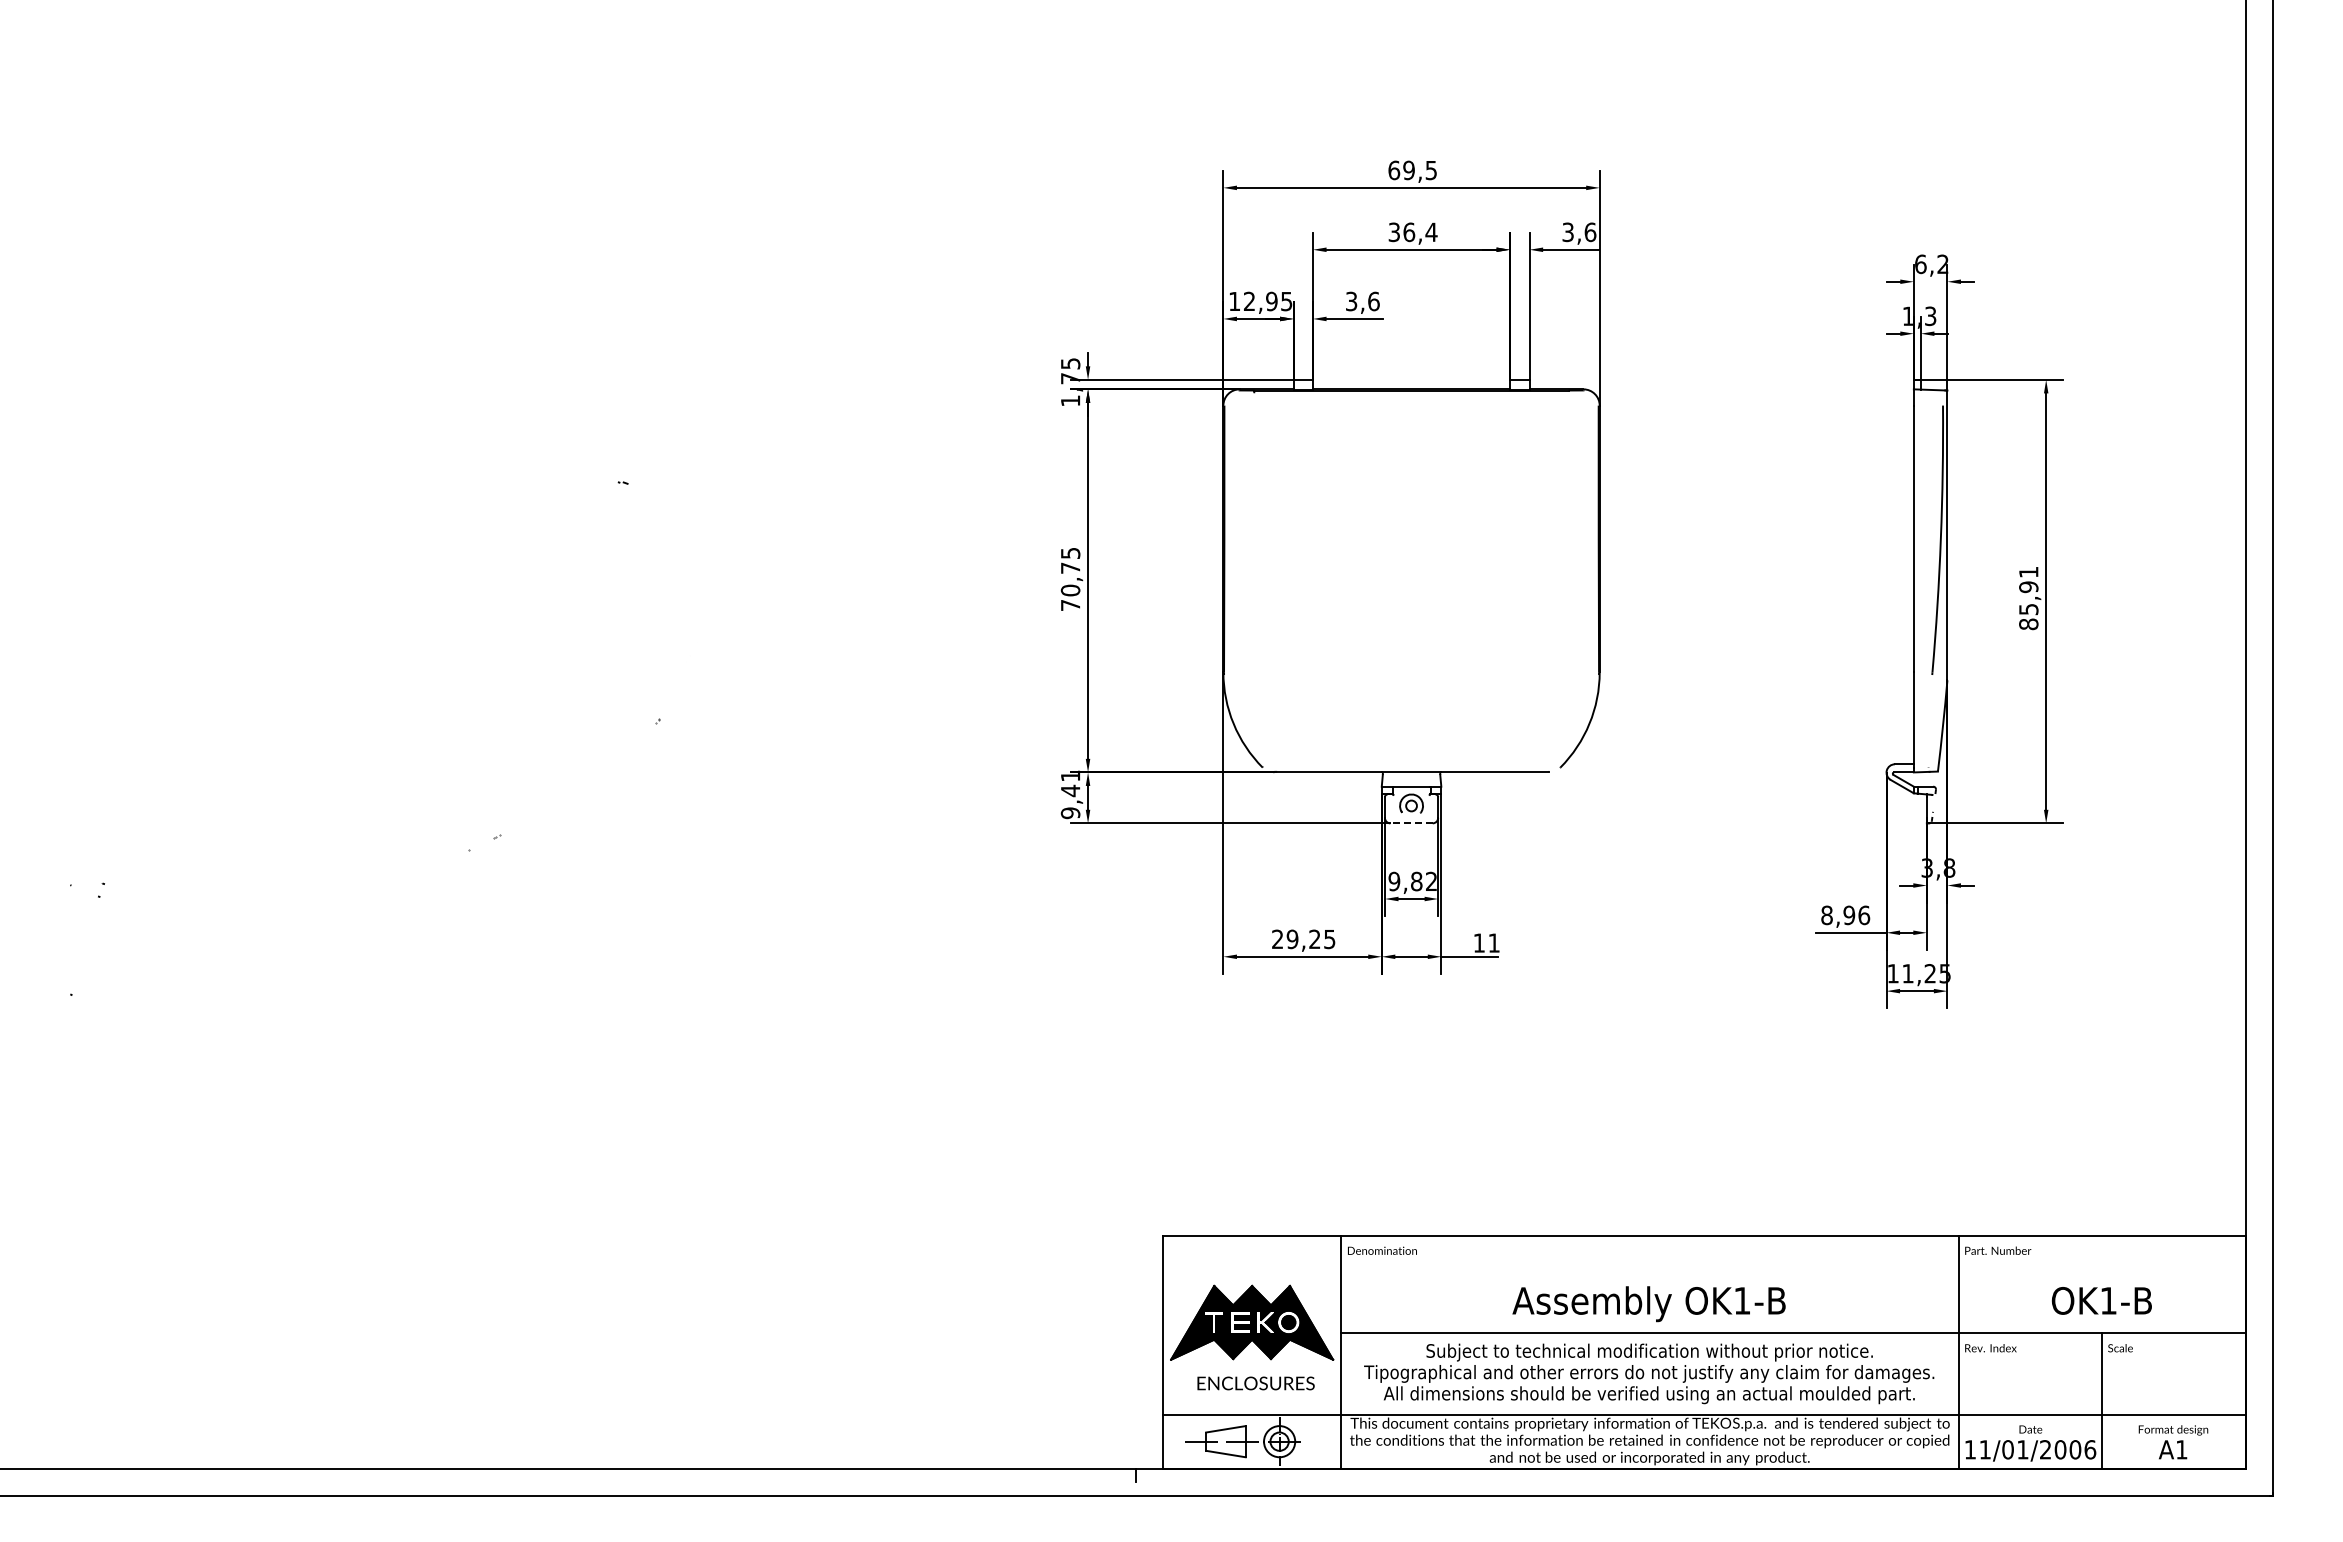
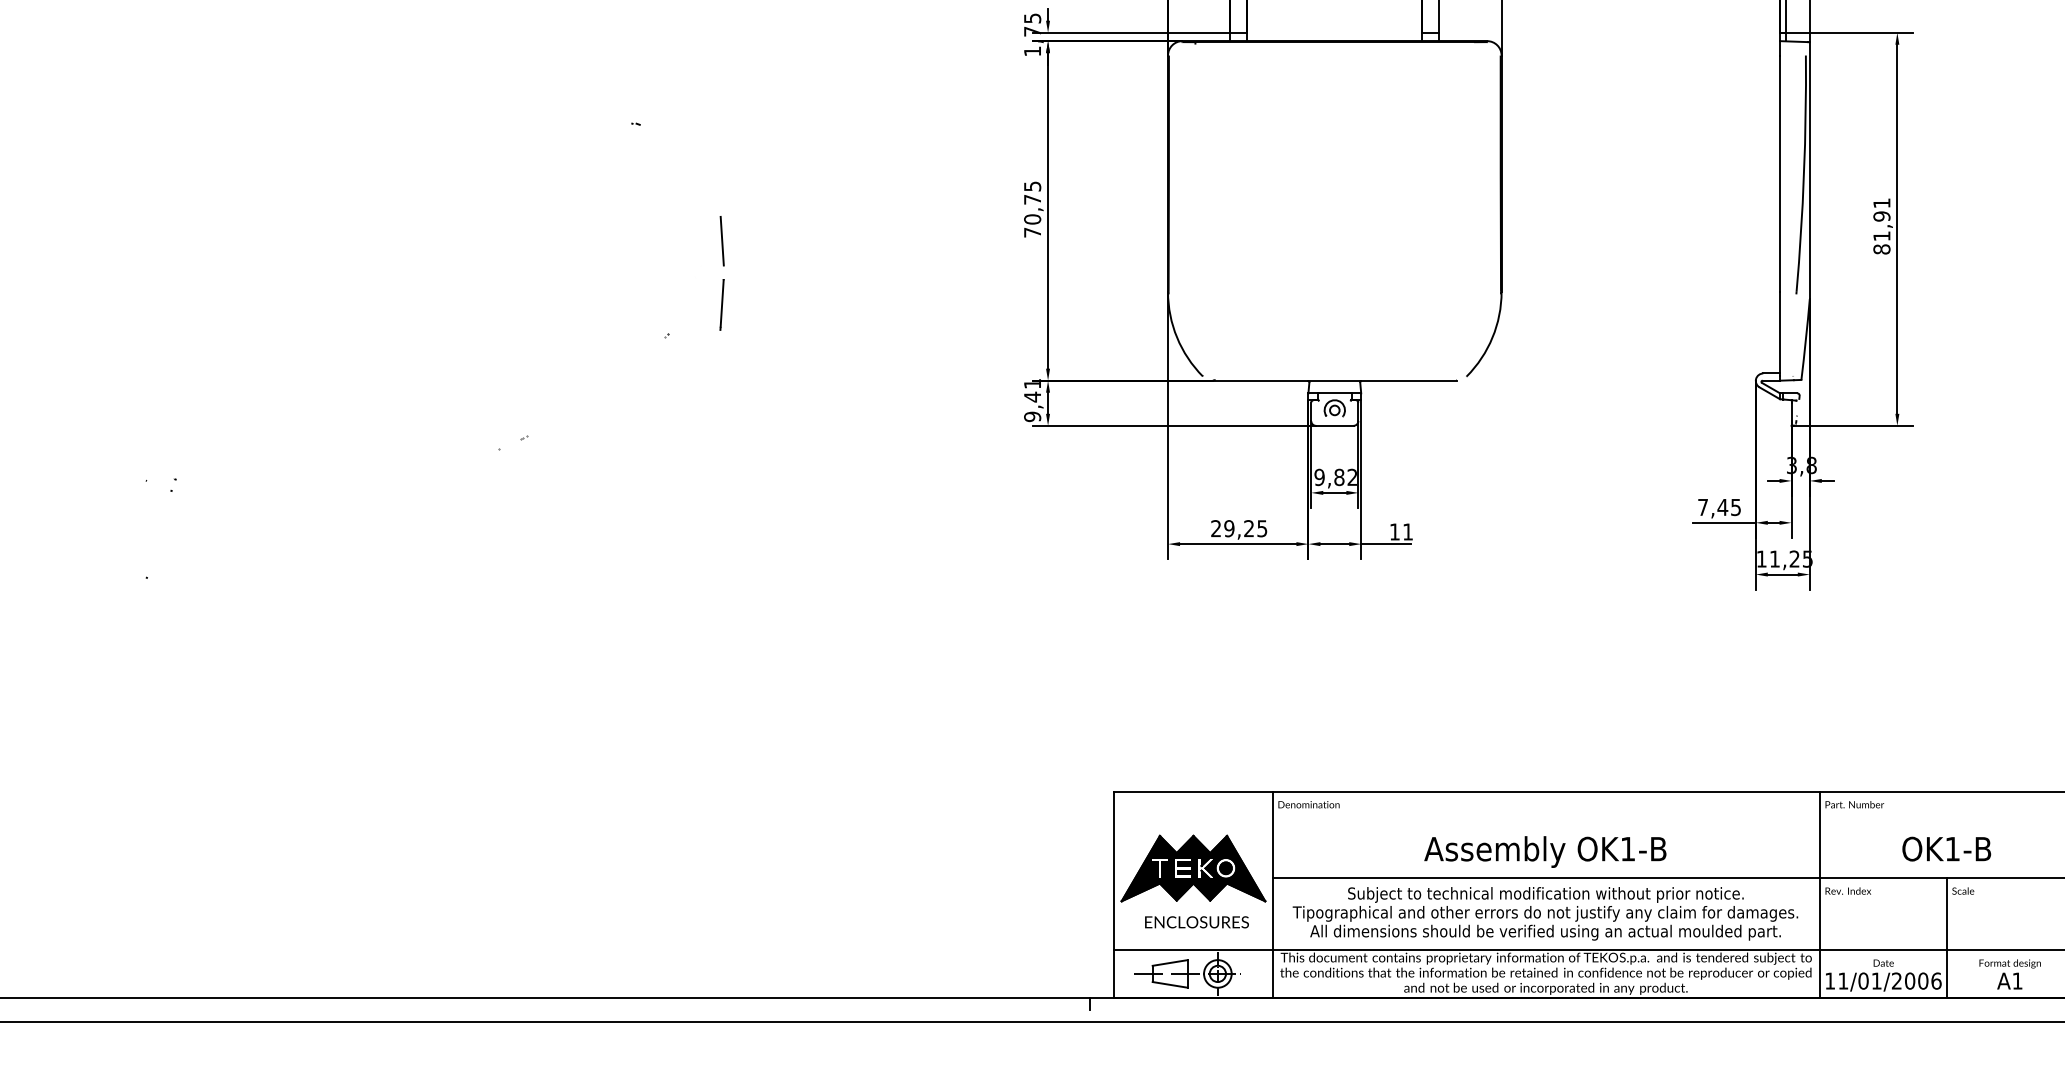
text: (2028, 609) -> (1881, 236), 85,91 -> 81,91
line: (720, 614) -> (722, 240), added
line: (720, 686) -> (722, 304), added
line: (1411, 823) -> (1334, 425), dashed -> solid
text: (1845, 915) -> (1719, 507), 8,96 -> 7,45

